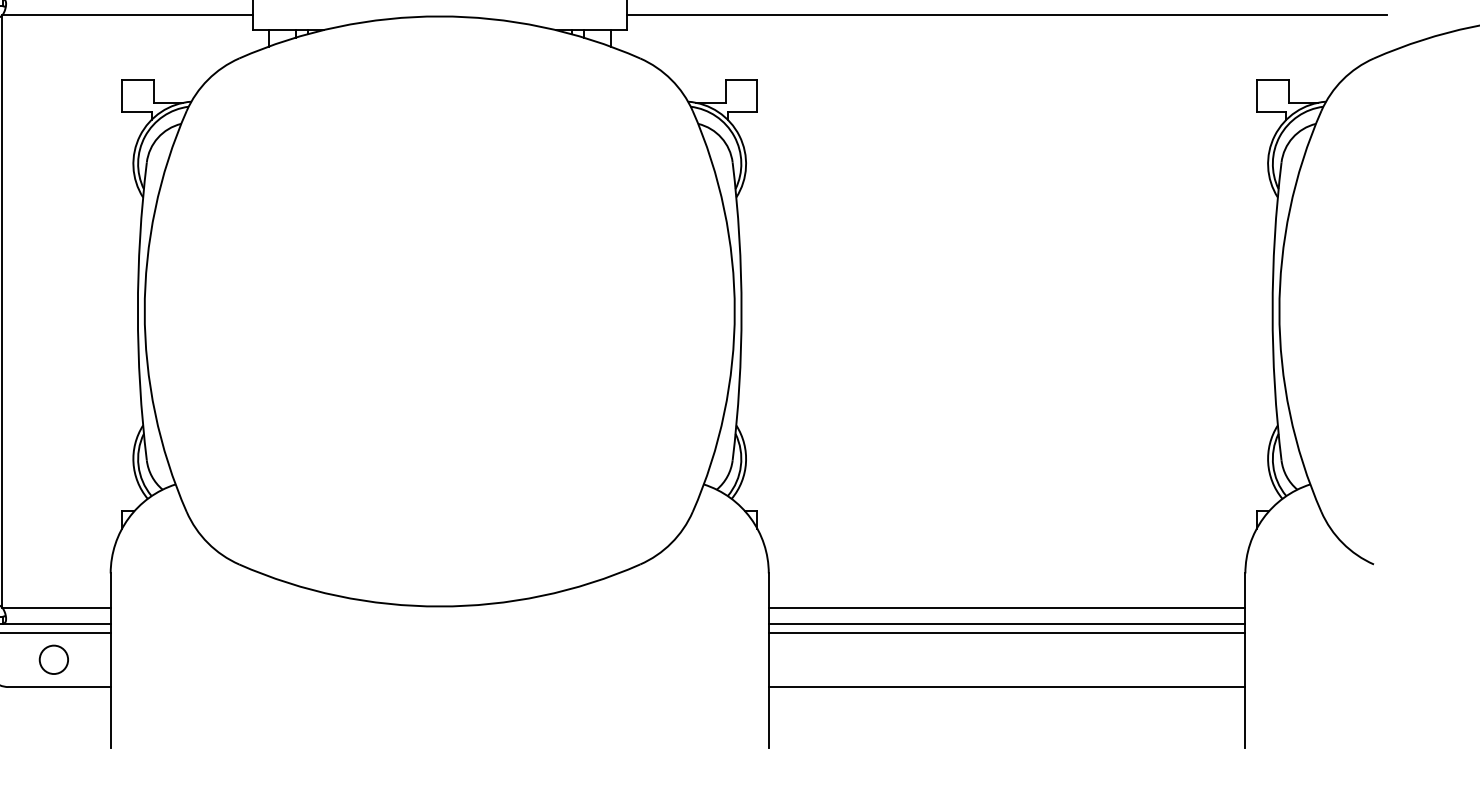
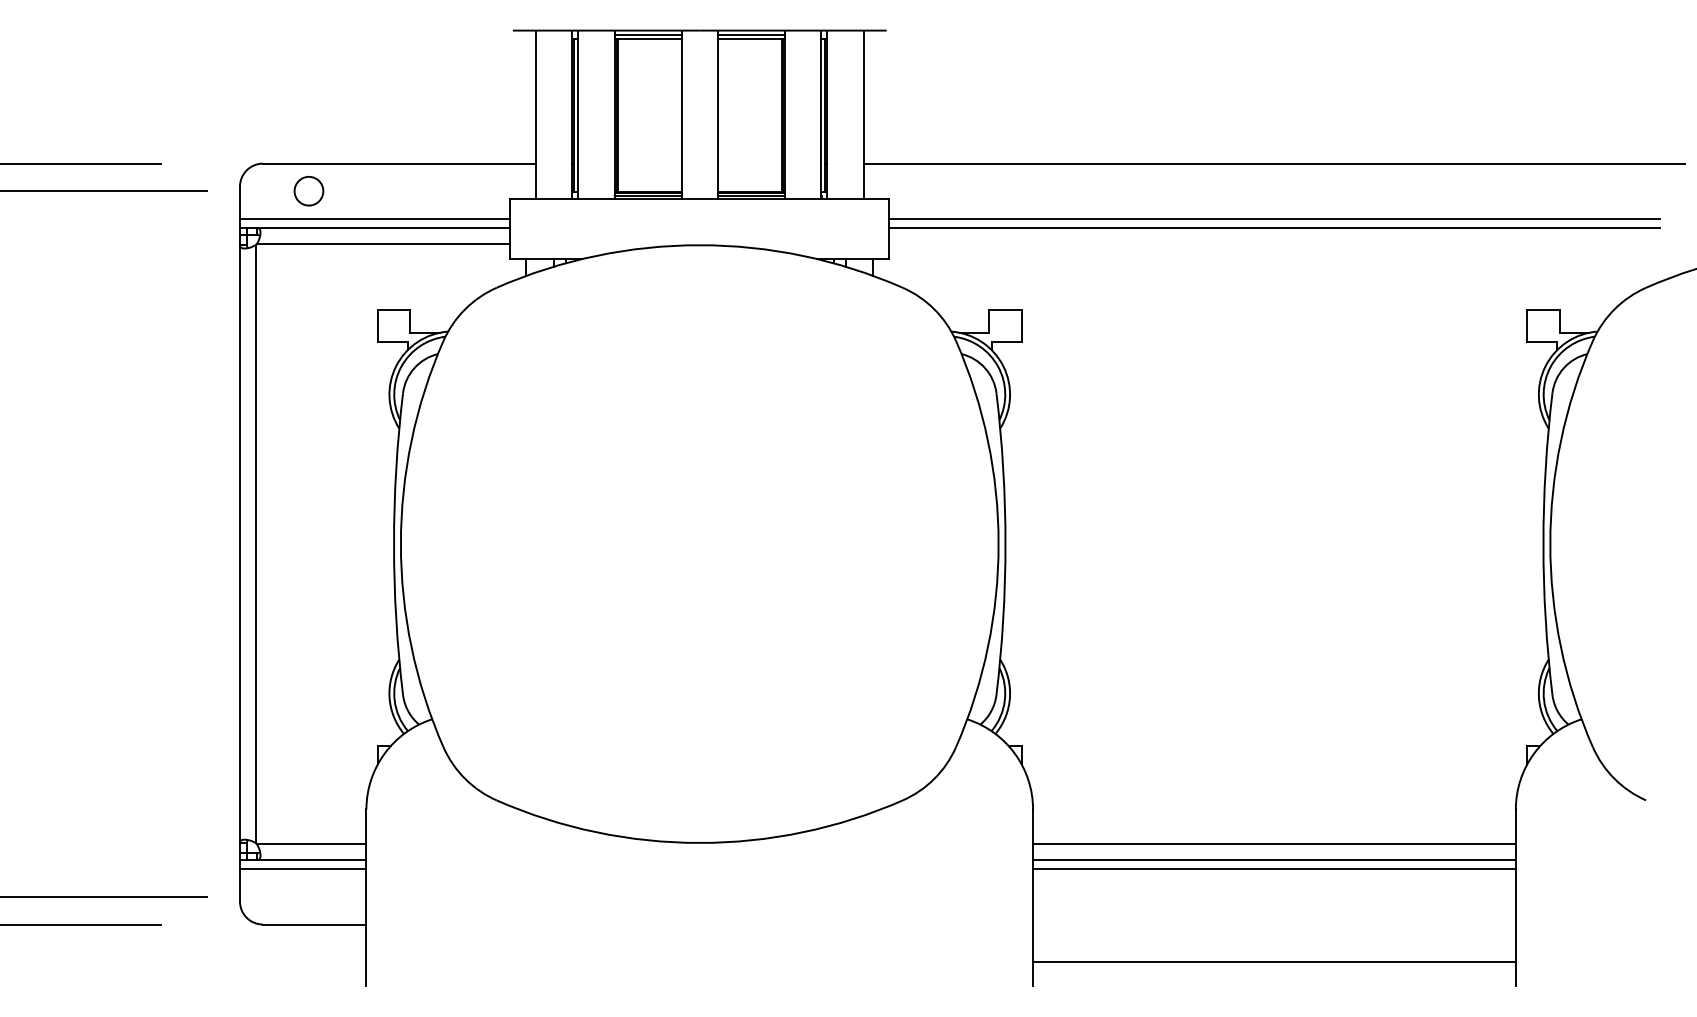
line: (1007, 15) -> (1274, 244), removed
circle: (53, 659) -> (308, 896), removed
line: (1007, 687) -> (1274, 961), moved

